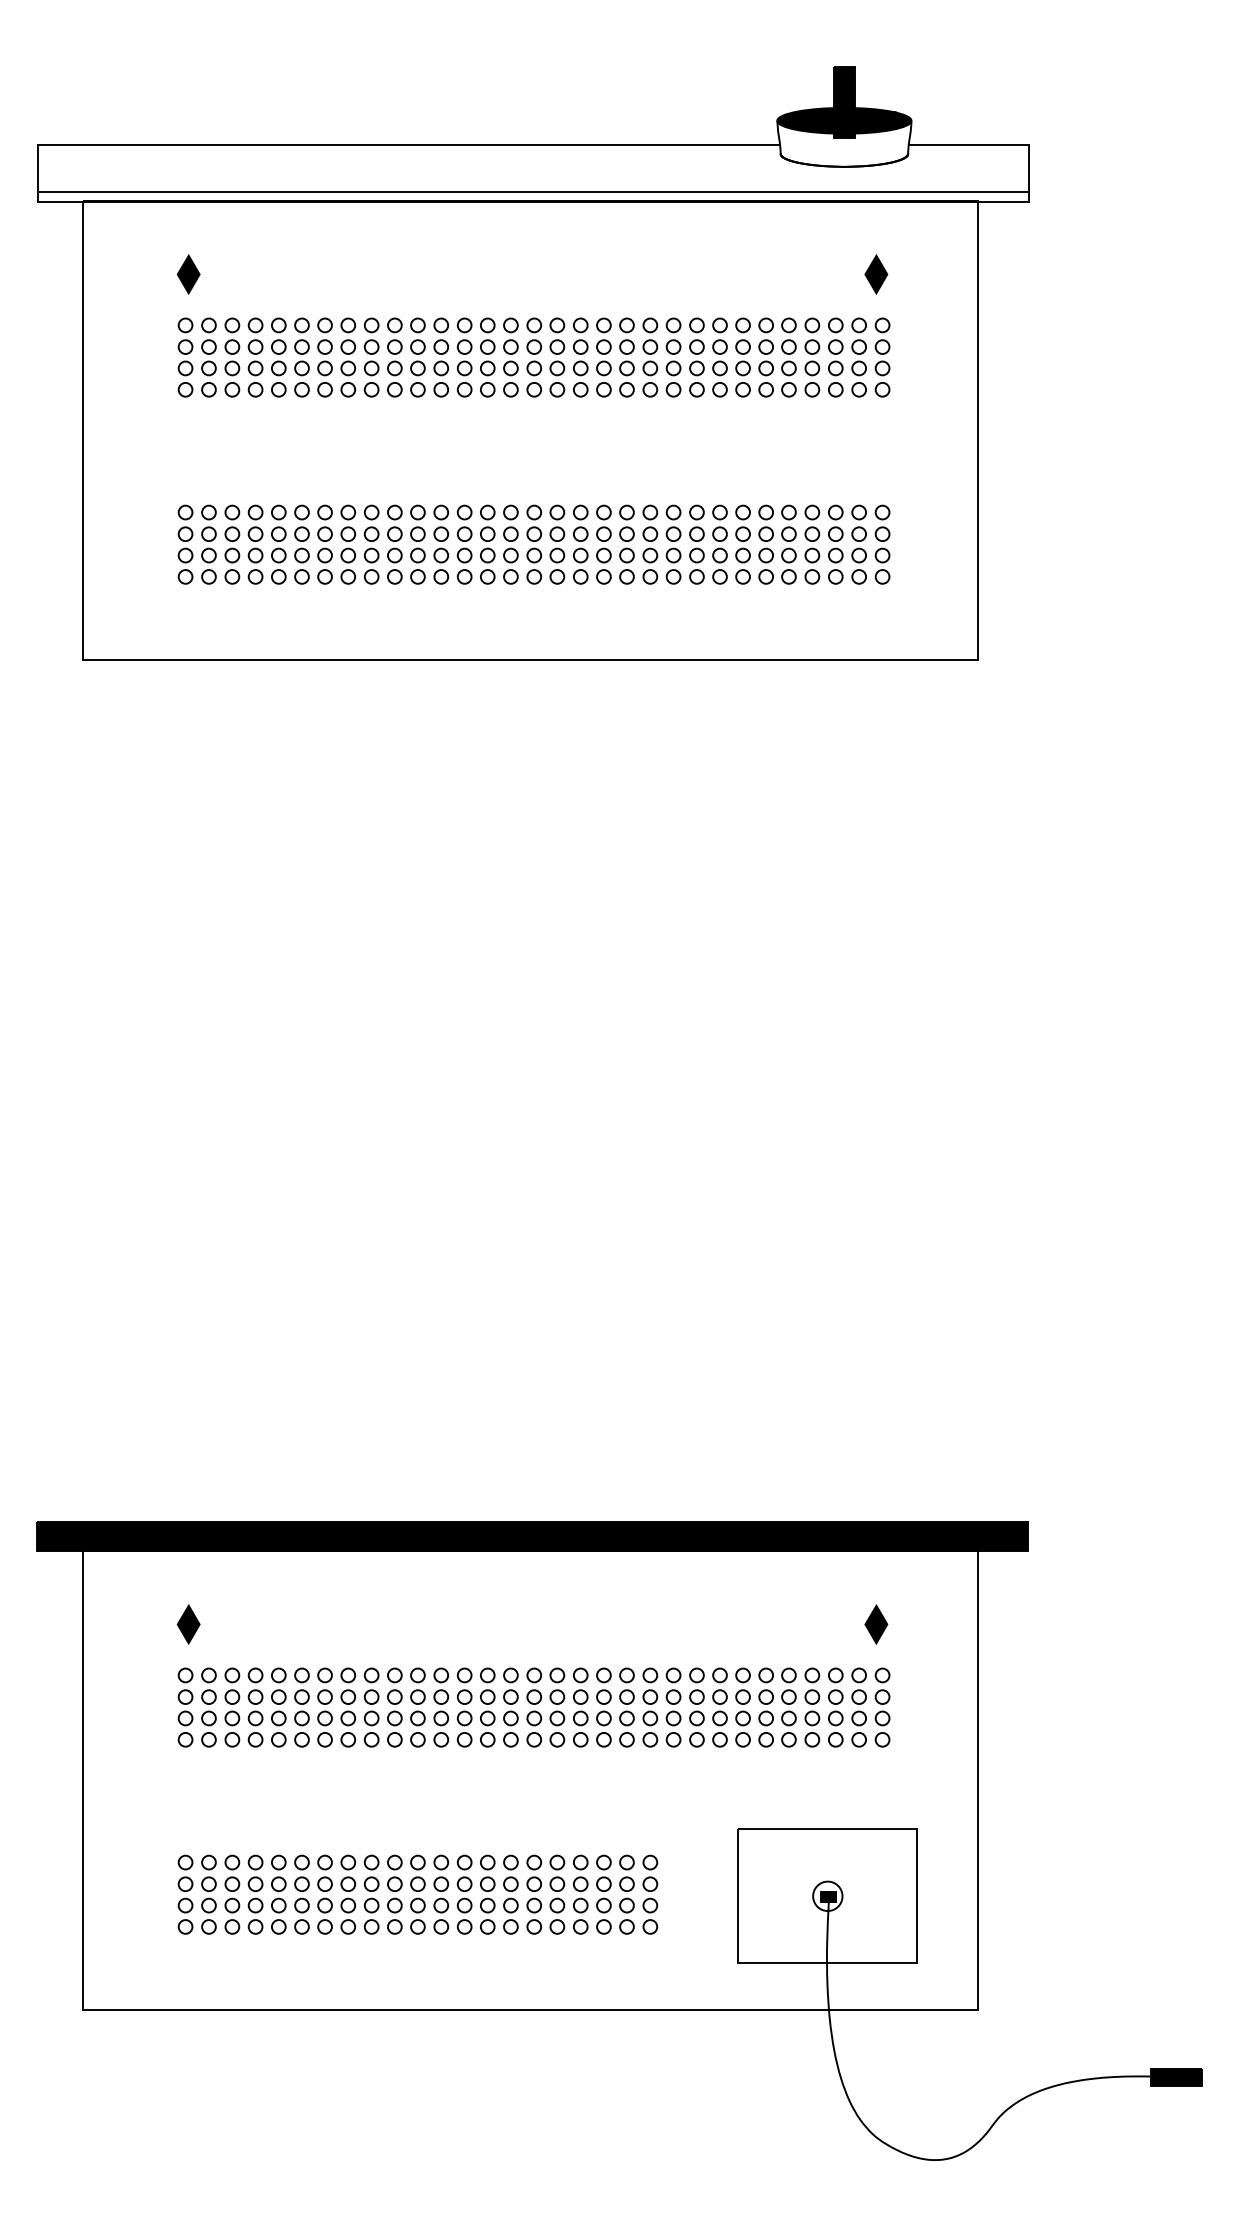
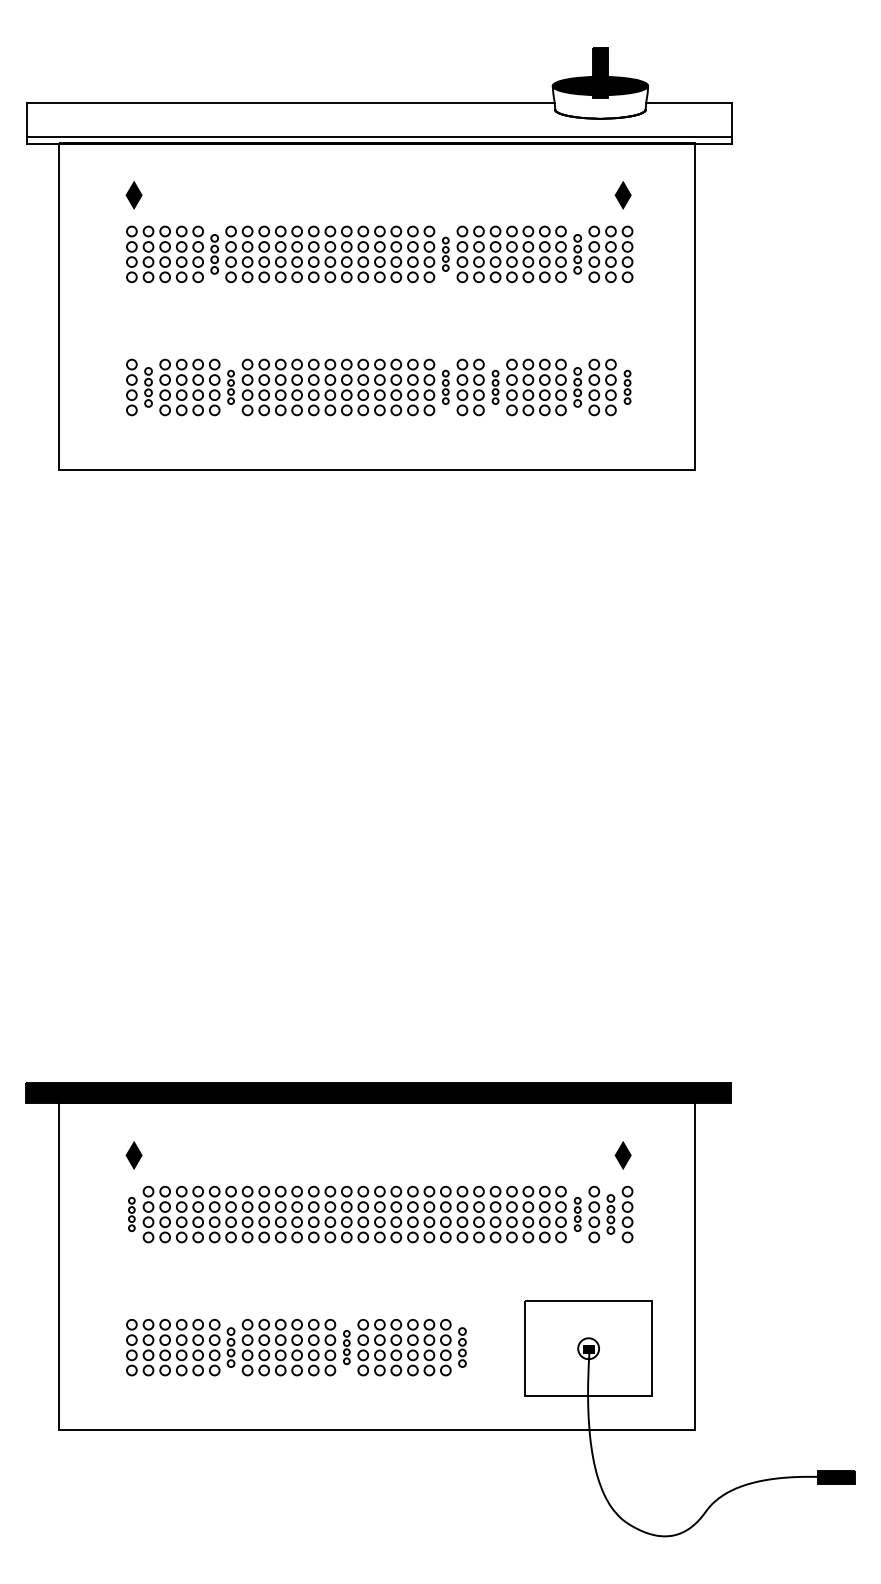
part: (301, 357) -> (214, 254), size x0.7
part: (626, 357) -> (445, 254), size x0.6
part: (812, 357) -> (577, 254), size x0.7
part: (208, 544) -> (148, 387), size x0.7
part: (324, 544) -> (230, 387), size x0.6
part: (626, 544) -> (445, 387), size x0.6
part: (696, 544) -> (495, 387), size x0.6
part: (812, 544) -> (577, 387), size x0.7
part: (882, 544) -> (627, 387), size x0.6
part: (185, 1707) -> (131, 1214), size x0.6
part: (812, 1707) -> (577, 1214), size x0.6
part: (858, 1707) -> (610, 1214), size x0.7
part: (324, 1894) -> (230, 1347), size x0.7
part: (487, 1894) -> (346, 1347), size x0.6
part: (650, 1894) -> (462, 1347), size x0.7

